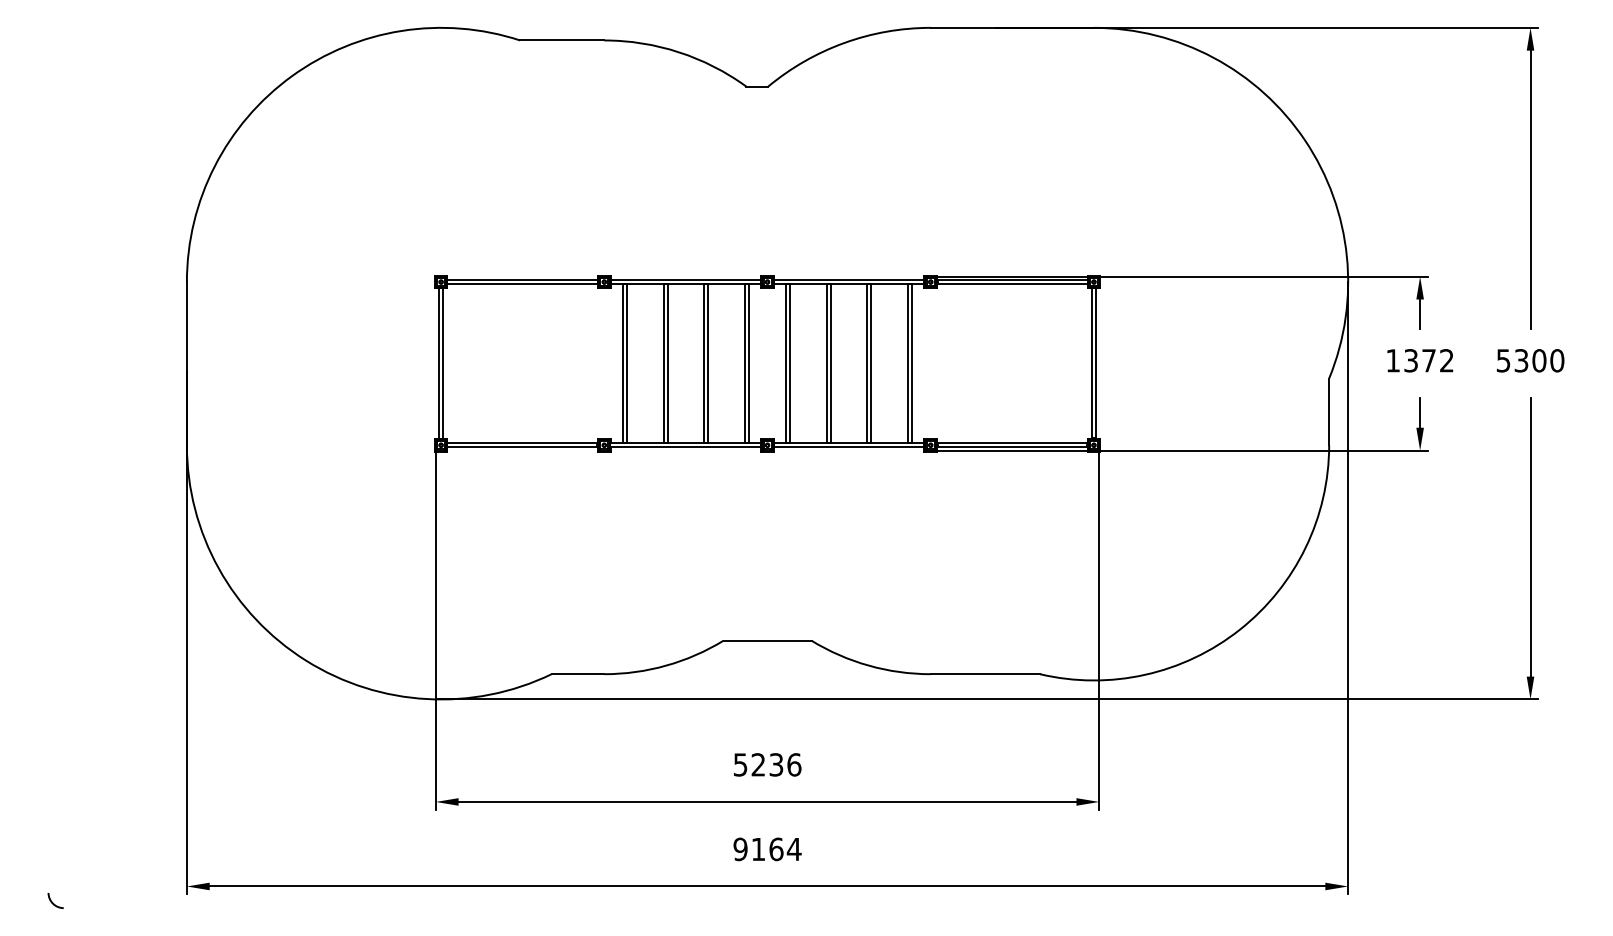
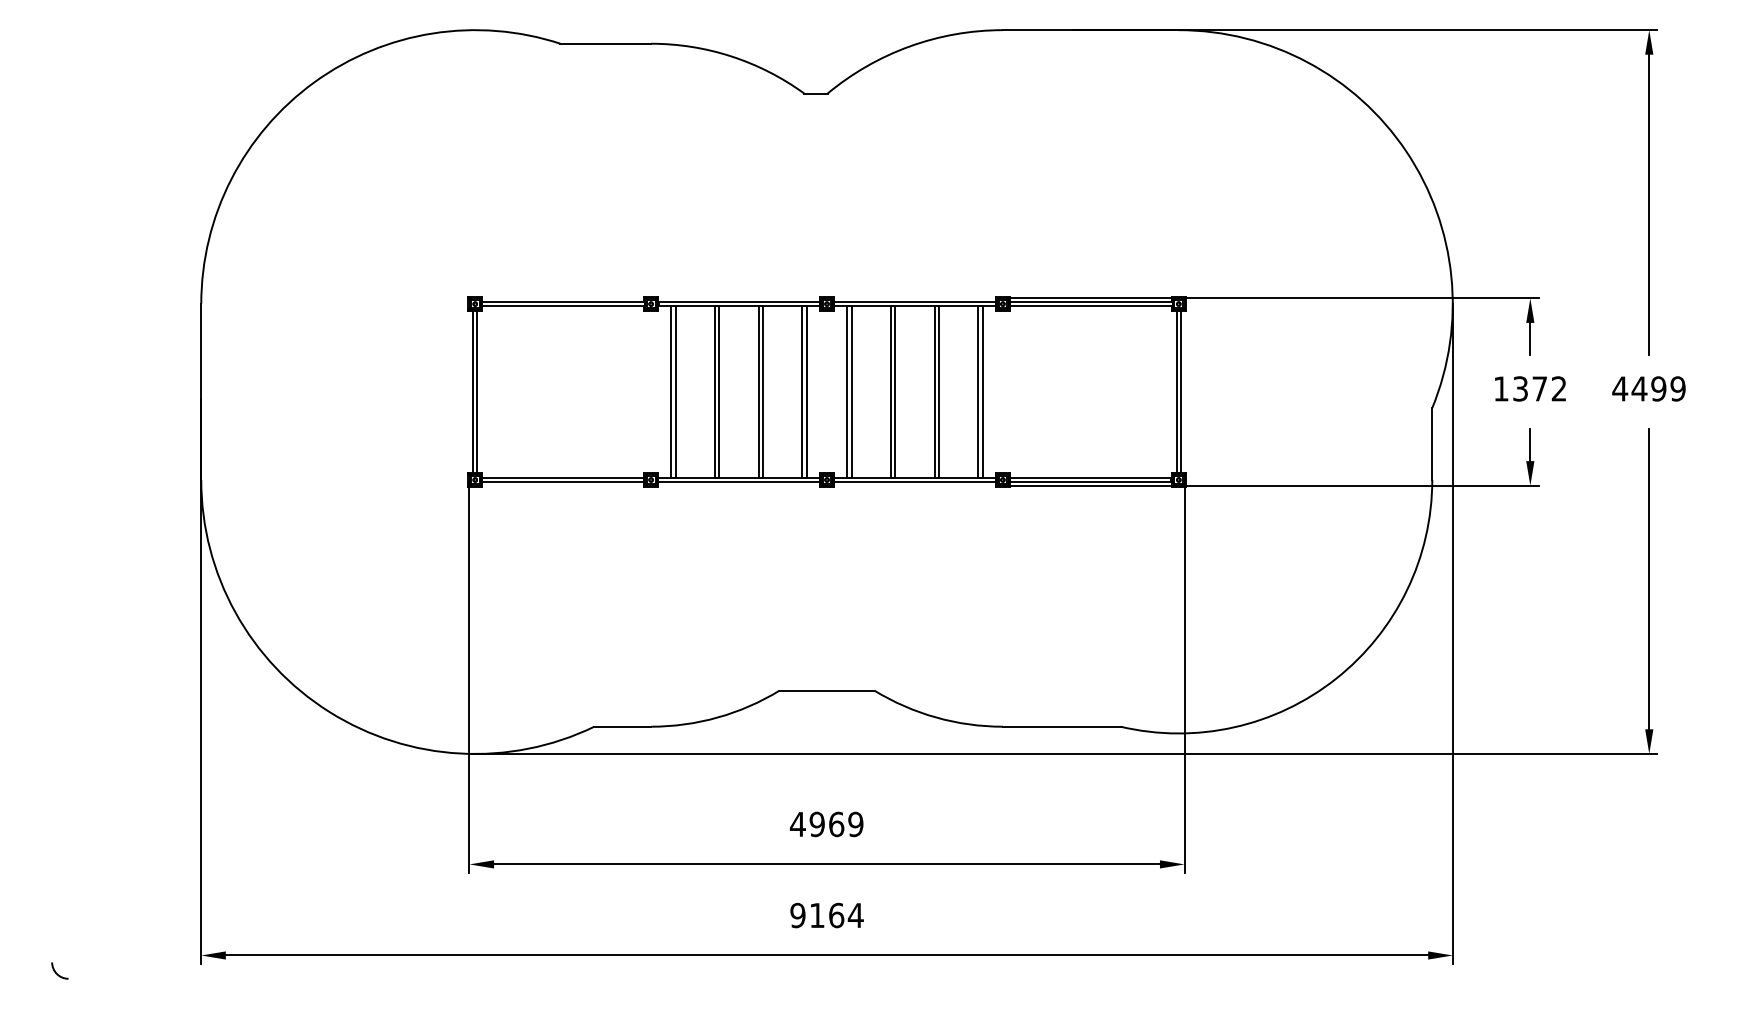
text: (1529, 360) -> (1648, 388), 5300 -> 4499
text: (767, 764) -> (826, 824), 5236 -> 4969

